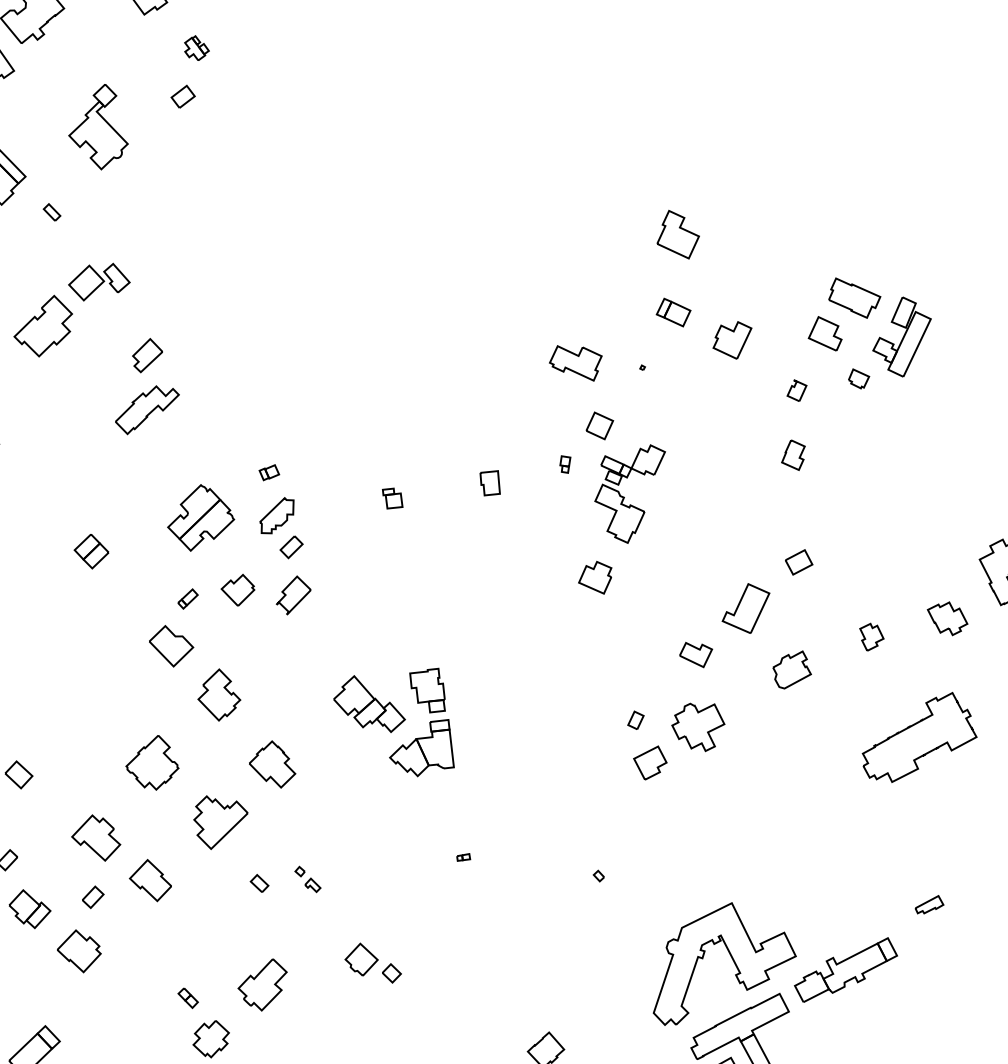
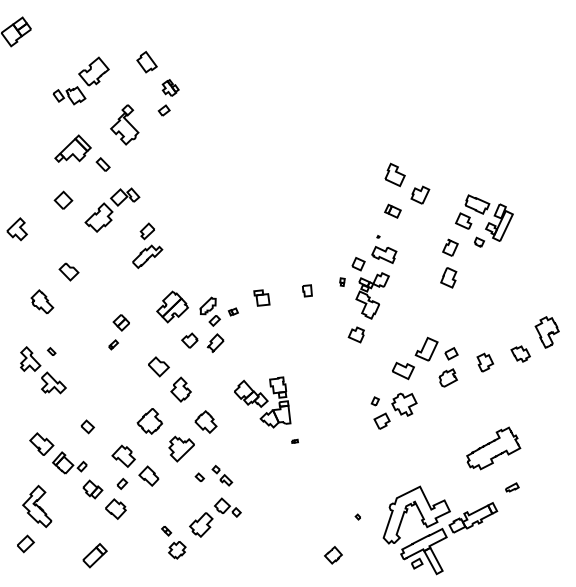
part: (196, 47) -> (170, 87), size x1.43
part: (50, 212) -> (102, 164), size x1.67
part: (732, 338) -> (420, 194), moved
part: (576, 362) -> (384, 254), moved
part: (797, 390) -> (450, 247), size x1.67
part: (792, 454) -> (448, 277), size x1.43
part: (267, 471) -> (232, 311), moved
part: (391, 497) -> (261, 297), size x1.67
part: (799, 561) -> (451, 353), moved
part: (188, 598) -> (113, 344), moved
part: (872, 636) -> (485, 362), size x1.43
part: (696, 653) -> (403, 370), size x1.43
part: (919, 737) -> (493, 448), moved
part: (462, 855) -> (294, 440), moved
part: (597, 874) -> (357, 516), moved
part: (308, 879) -> (222, 475), size x1.67
part: (372, 962) -> (227, 507), moved

